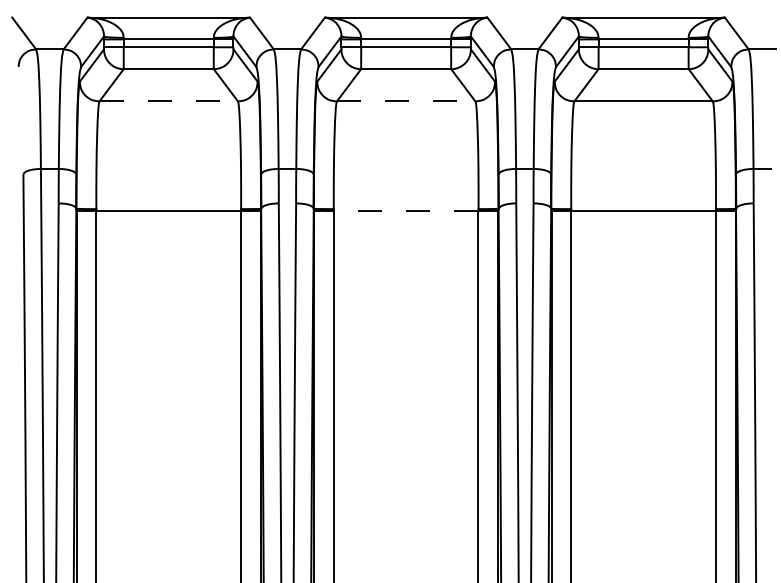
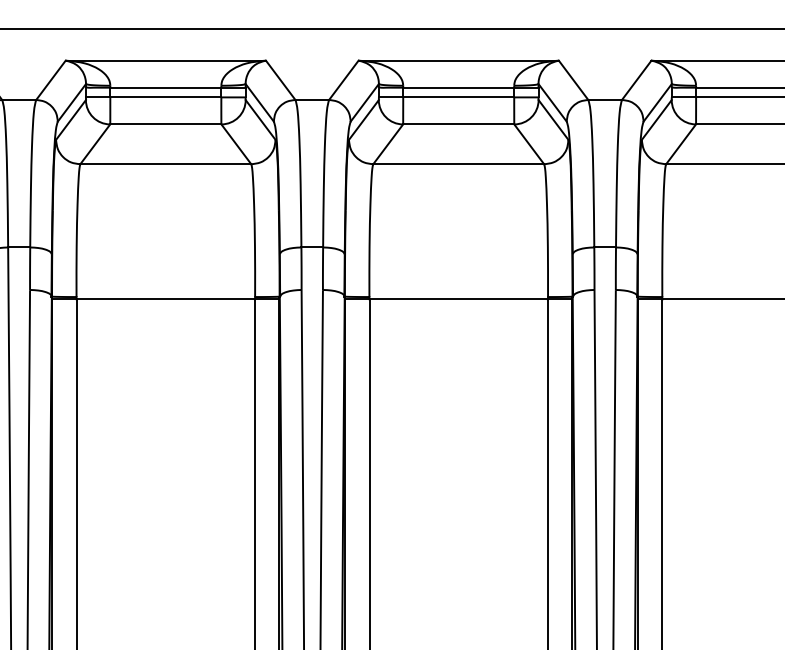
line: (169, 101) -> (166, 164), dashed -> solid
line: (406, 101) -> (459, 164), dashed -> solid
line: (405, 211) -> (457, 299), dashed -> solid

